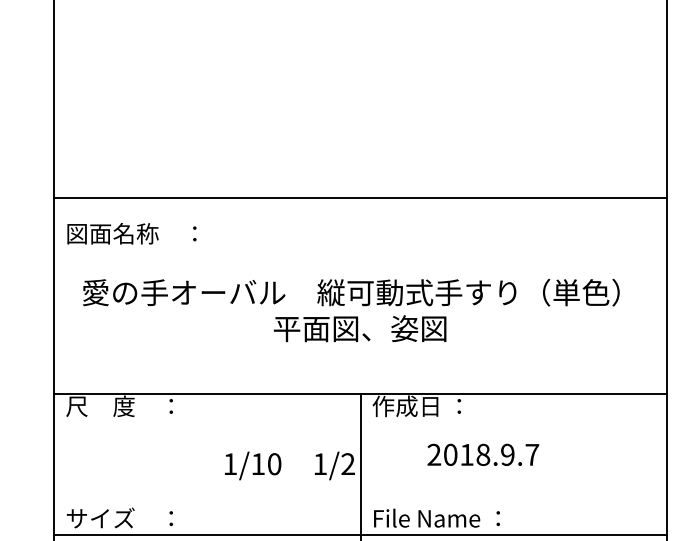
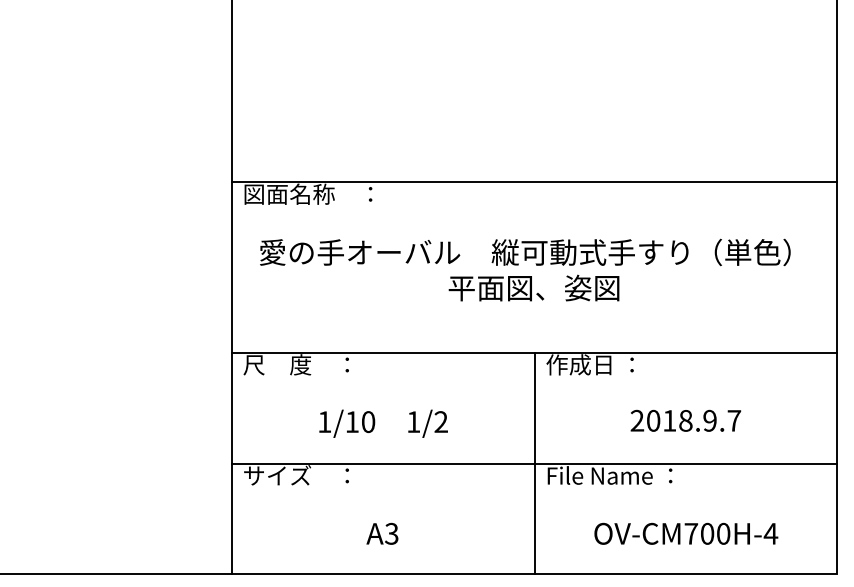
line: (360, 198) -> (534, 182), moved
text: (482, 454) -> (685, 420), moved
text: (289, 465) -> (383, 423), moved
line: (360, 534) -> (534, 463), moved

